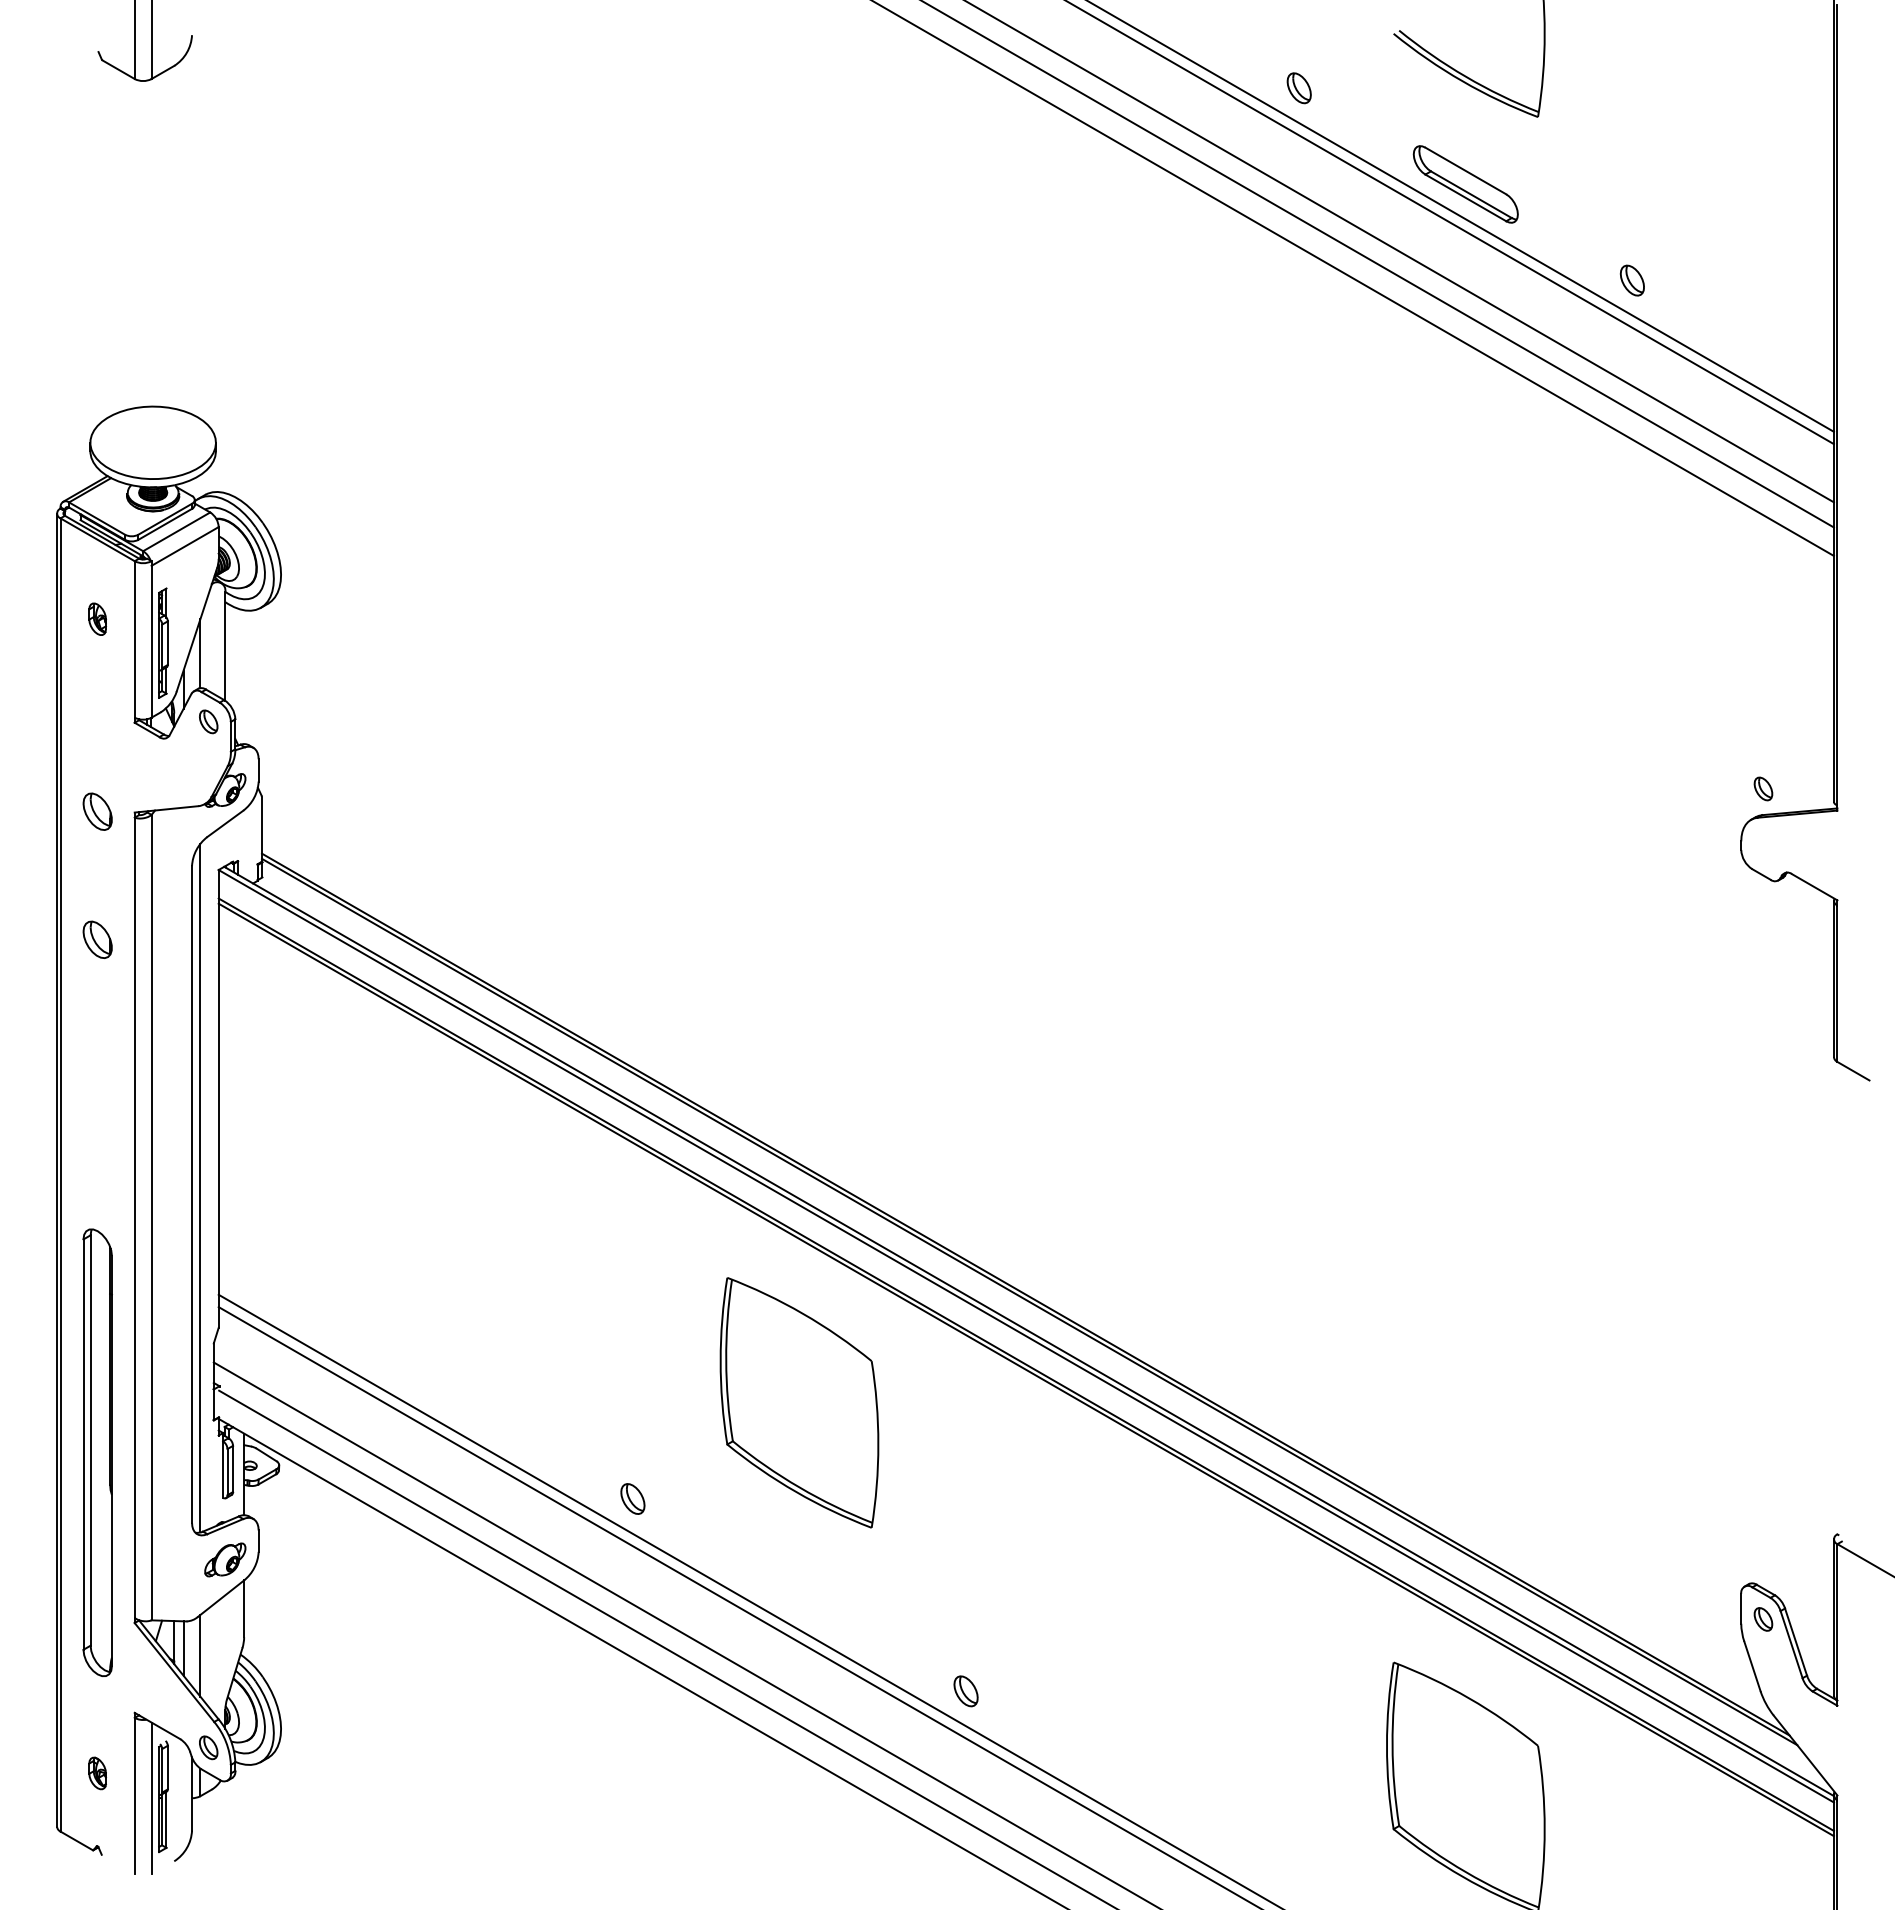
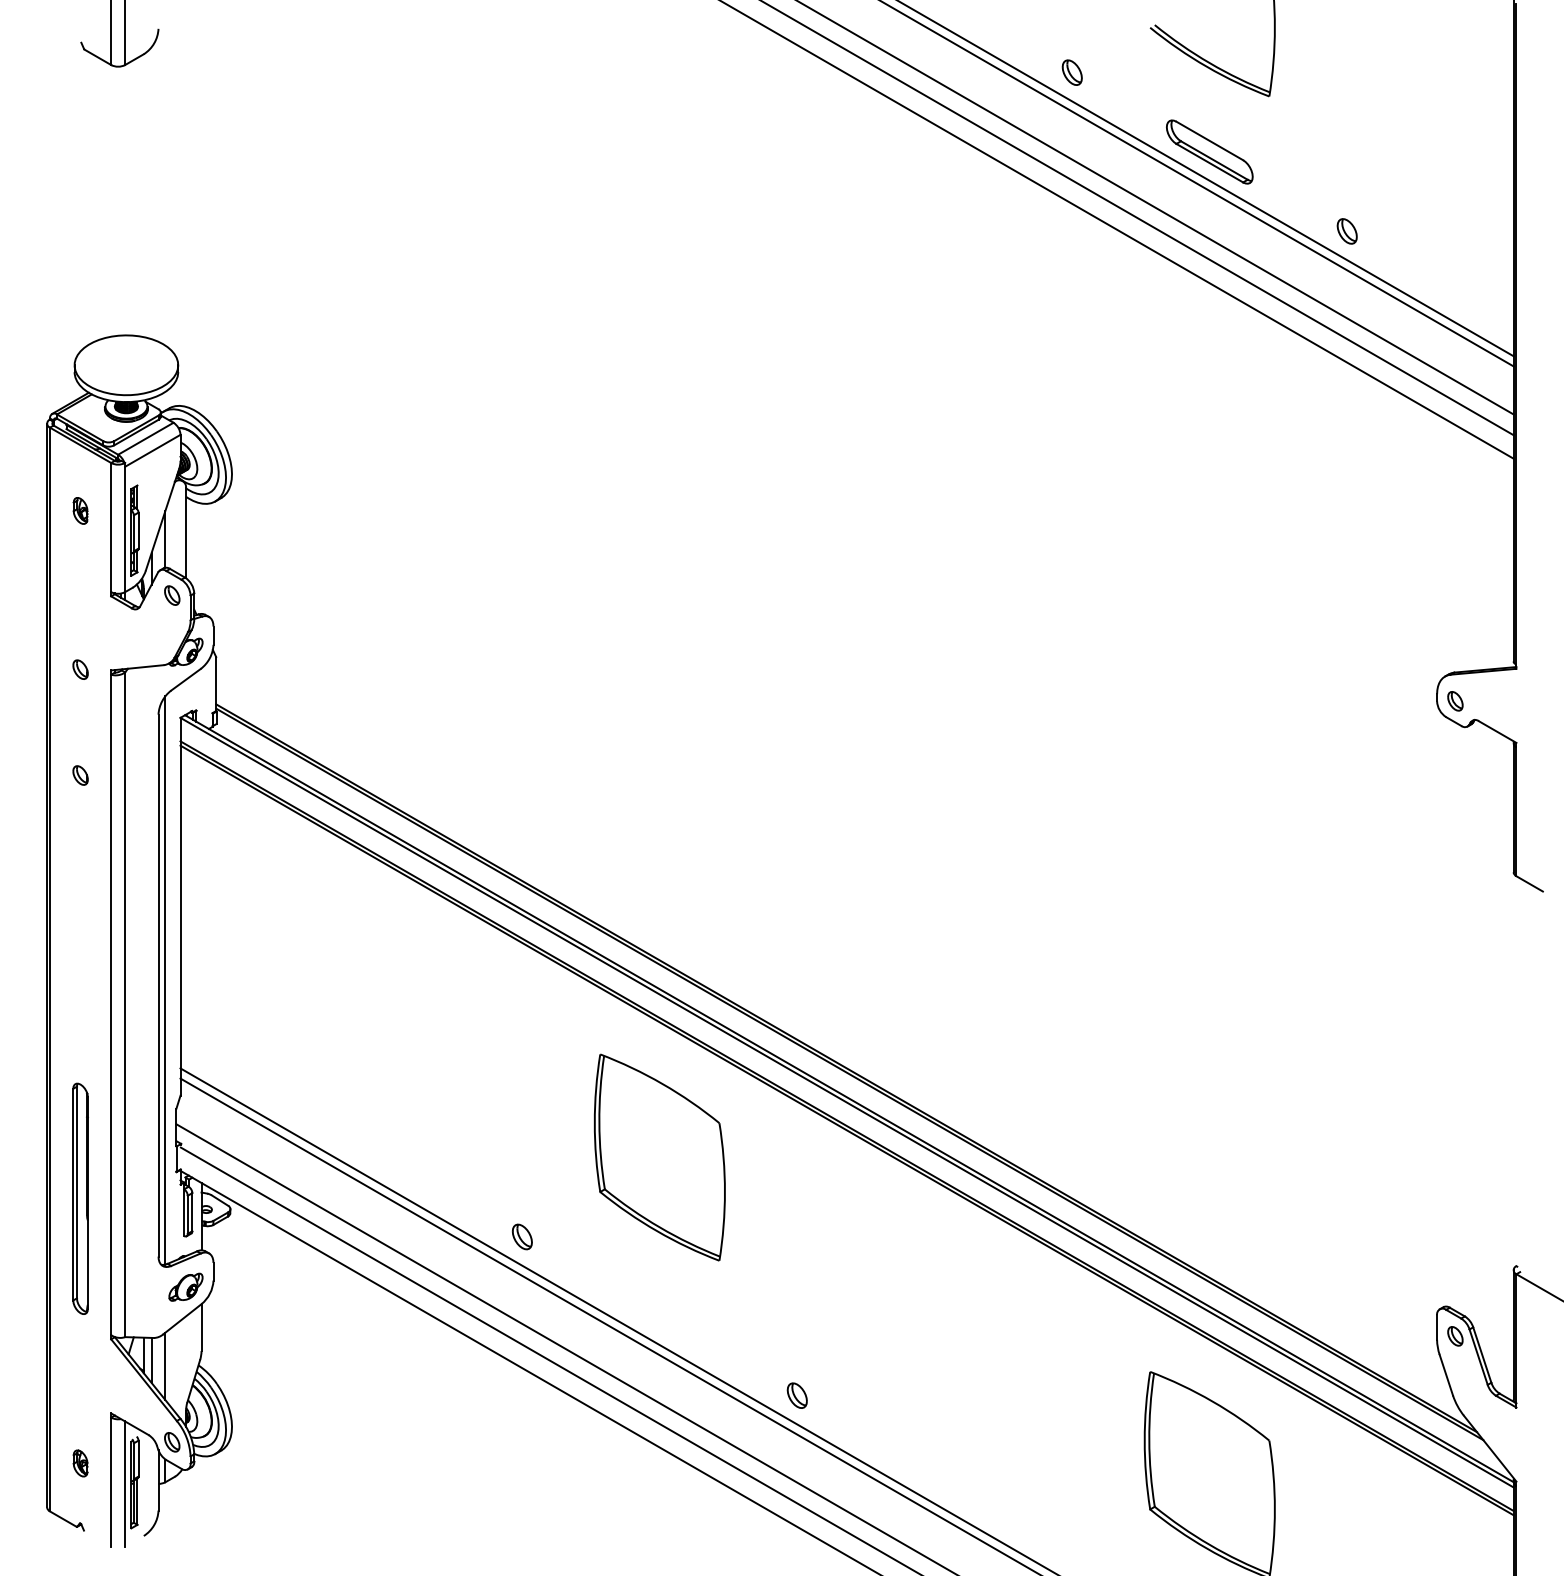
part: (1763, 788) -> (1455, 700), moved
part: (97, 811) -> (80, 669), size x0.62
part: (97, 939) -> (80, 775), size x0.62
part: (97, 1452) -> (80, 1198), size x0.62

